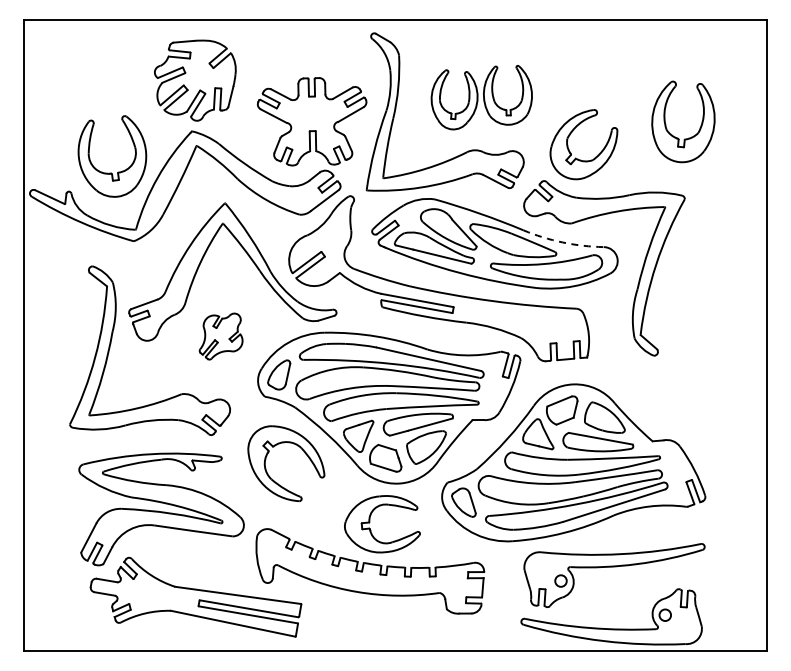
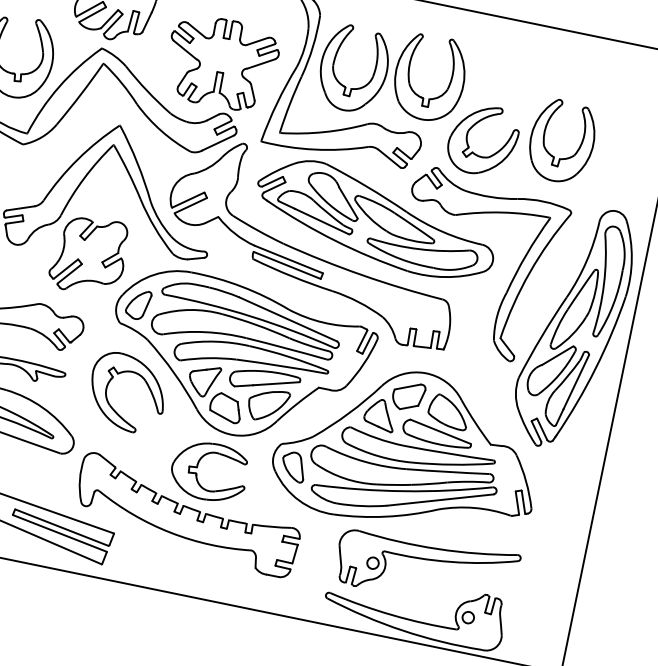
part: (481, 97) -> (392, 73), size x1.43
part: (688, 137) -> (563, 157), moved
arc: (562, 242) -> (442, 231), dashed -> solid
part: (710, 309) -> (574, 327), added
part: (220, 336) -> (88, 255), size x1.67

